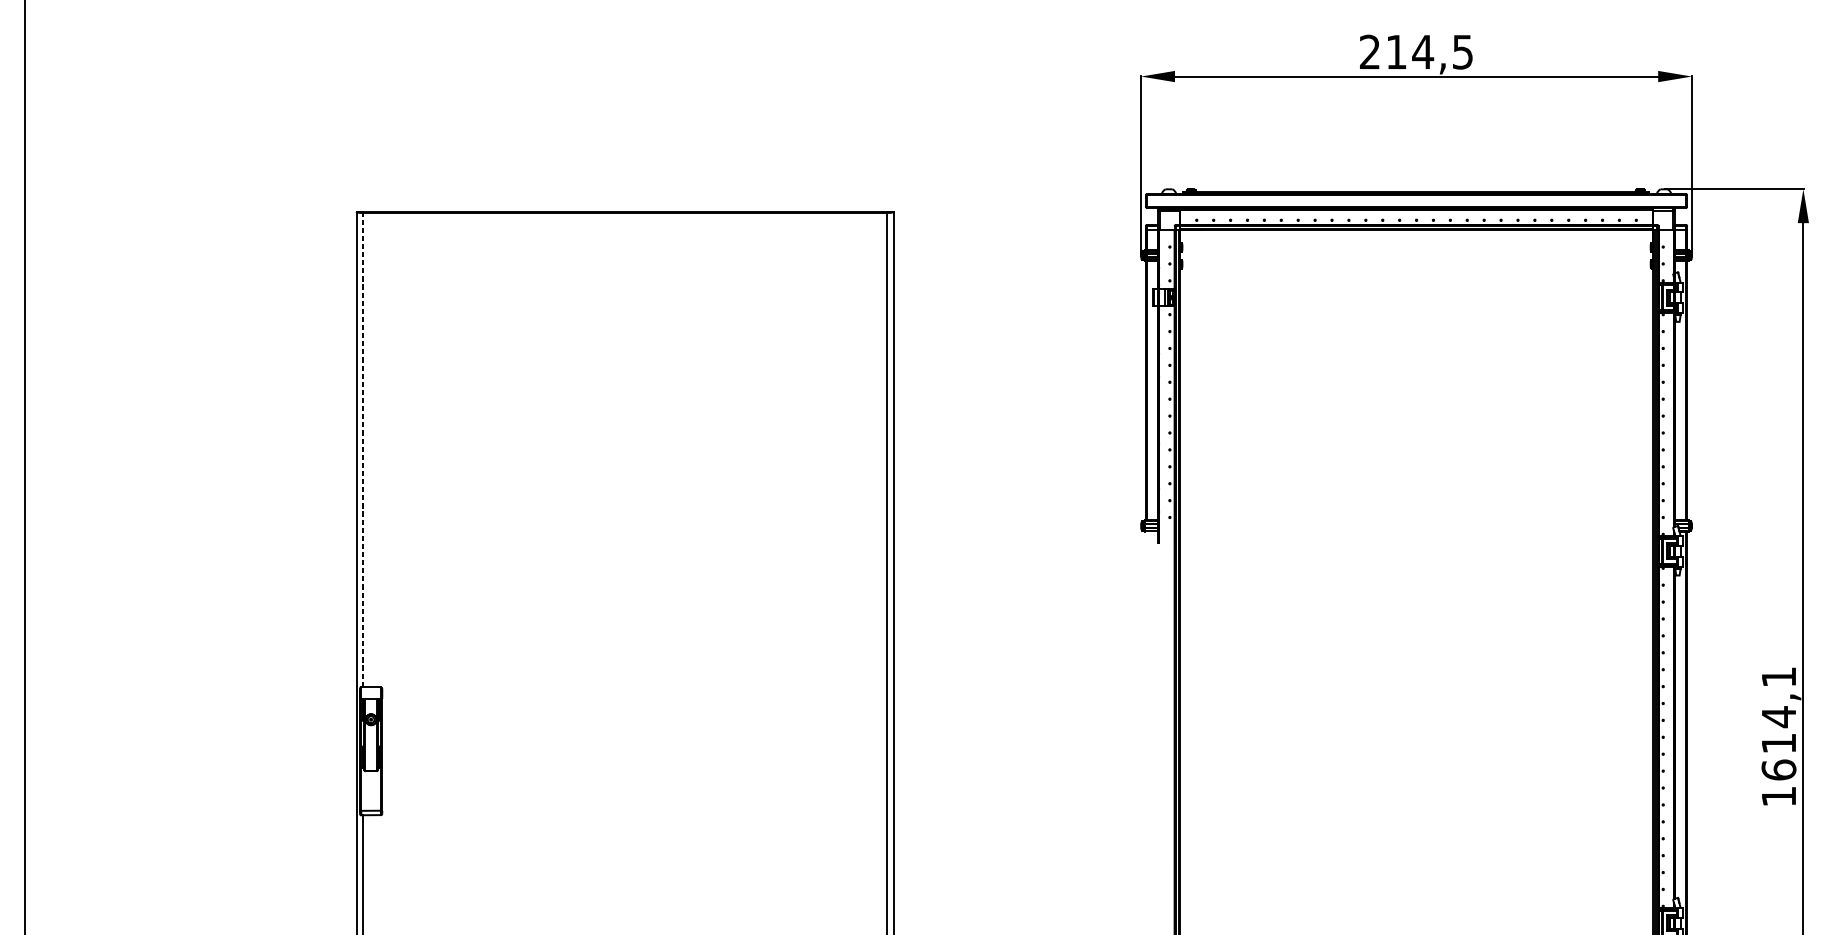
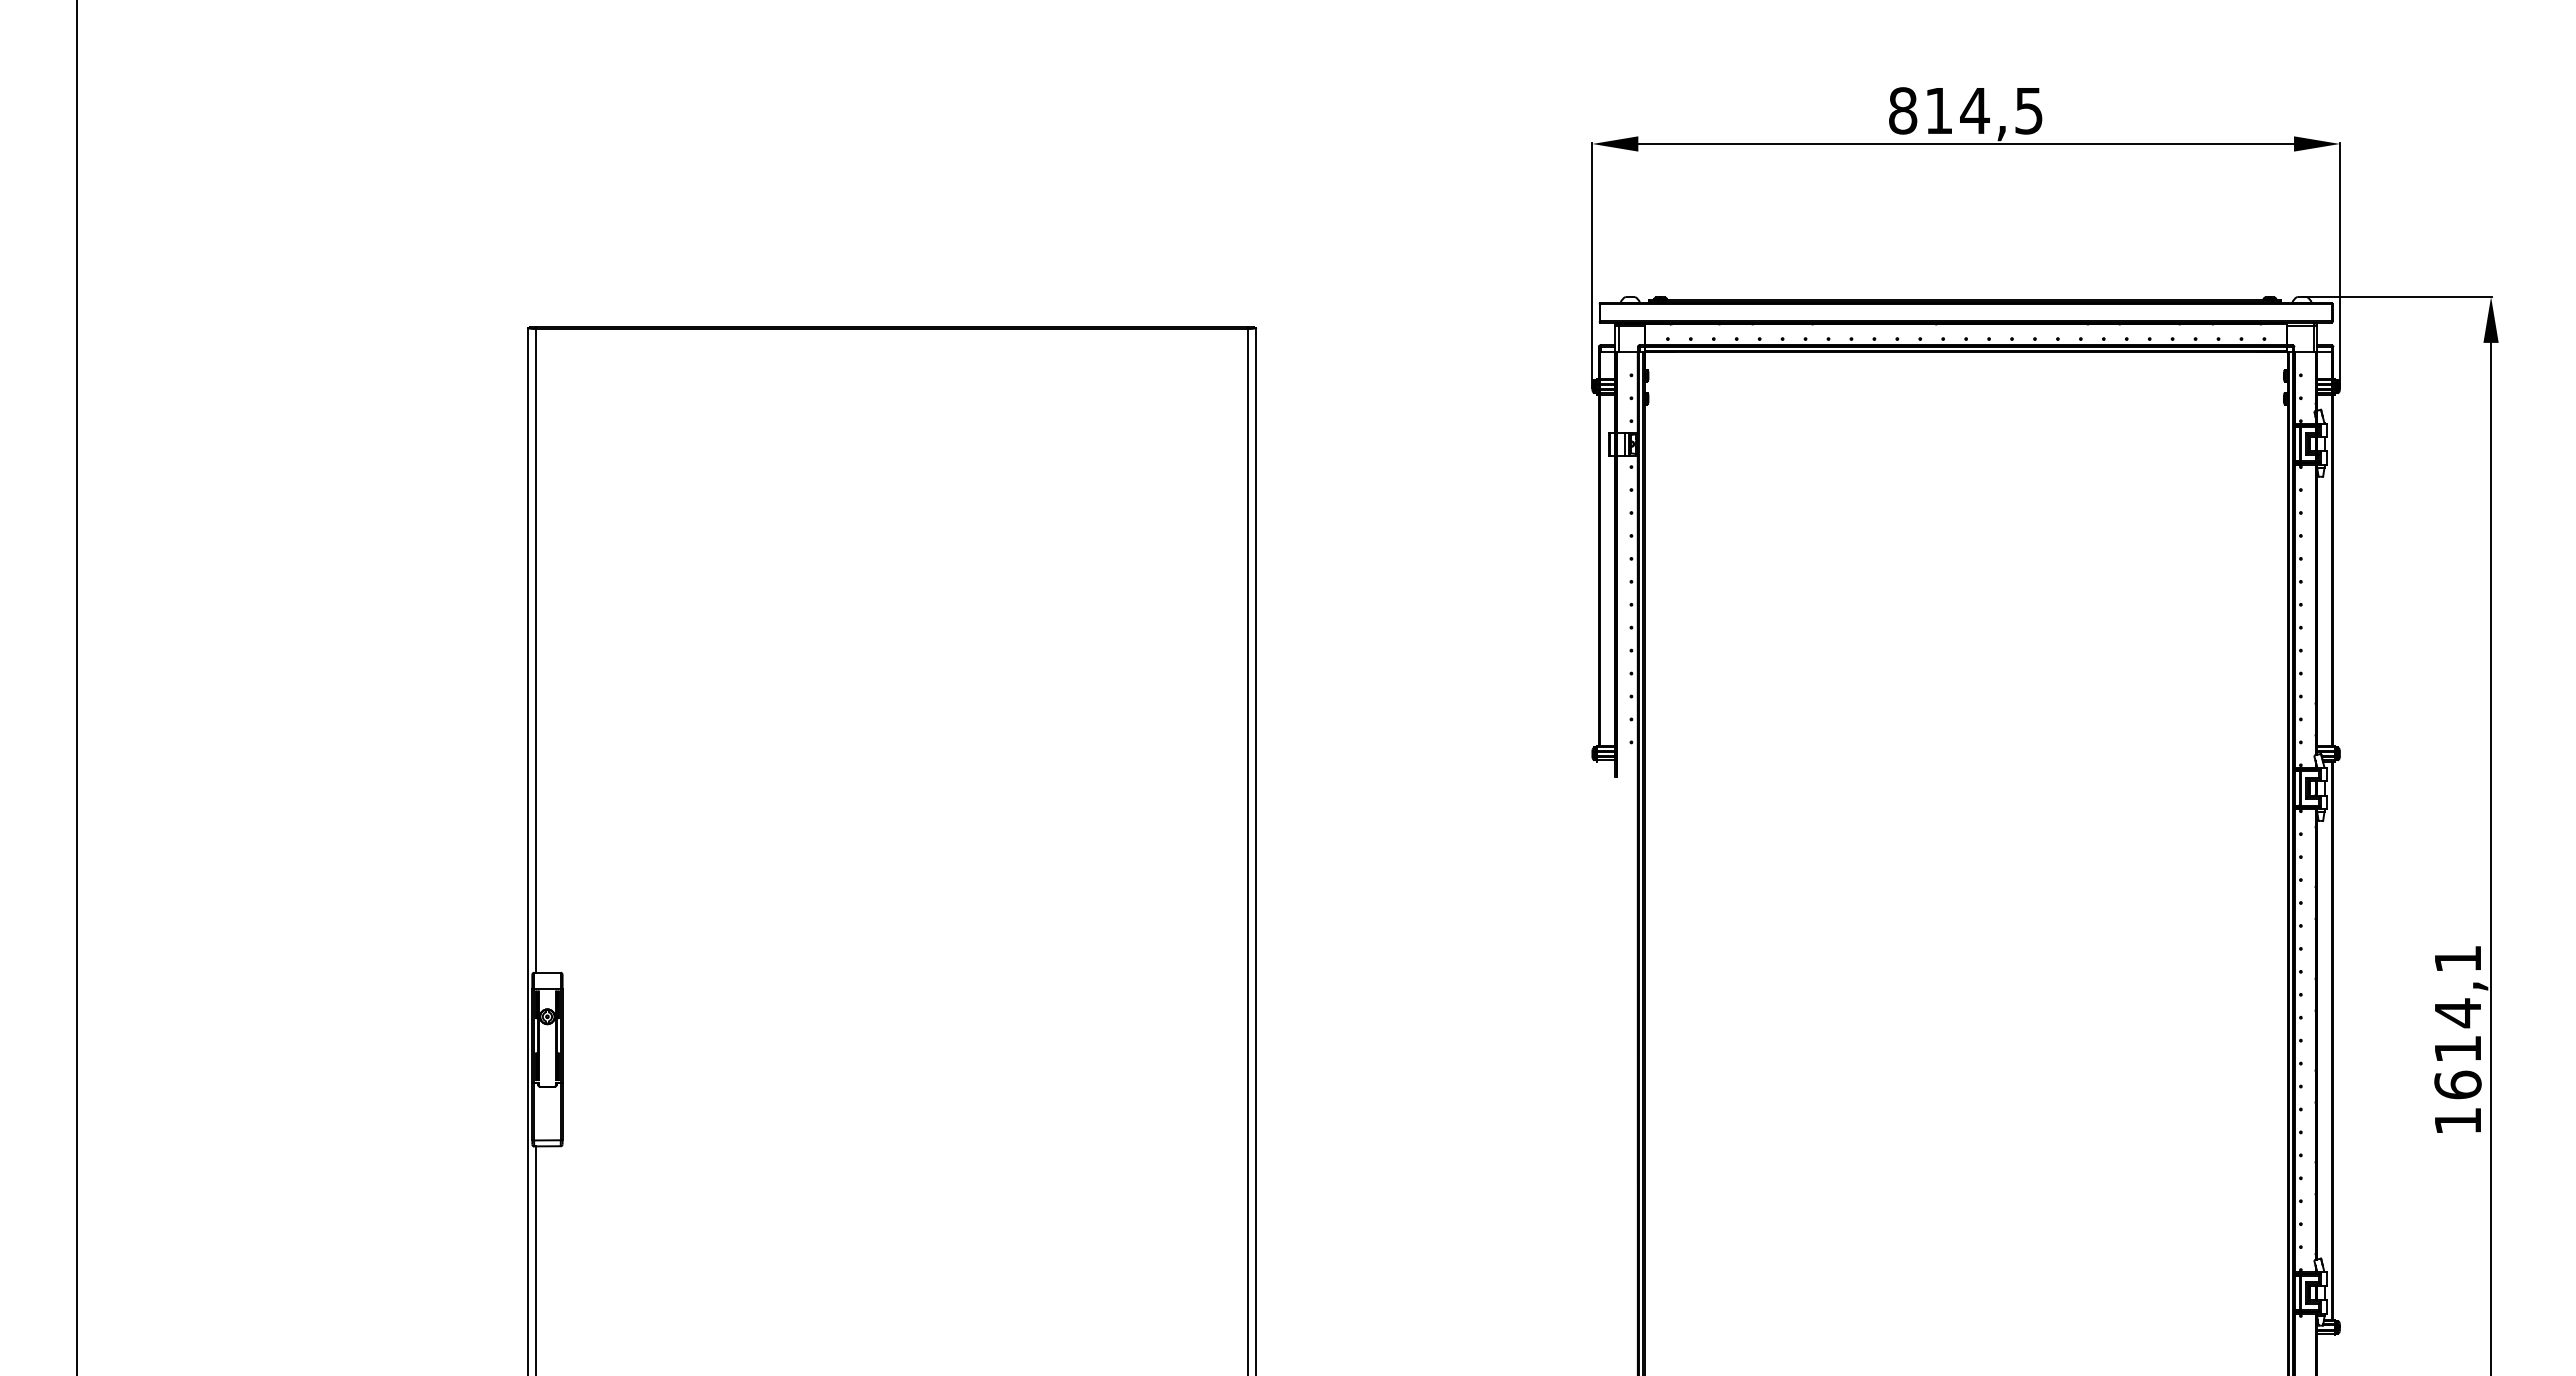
text: (1370, 51) -> (1903, 110), 214,5 -> 814,5
line: (363, 449) -> (536, 649), dashed -> solid

